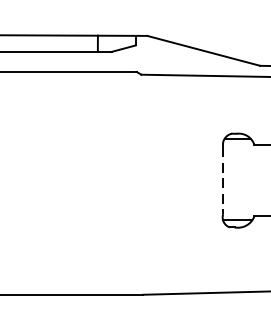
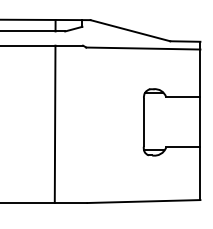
line: (223, 180) -> (144, 122), dashed -> solid
line: (96, 183) -> (54, 124), added

